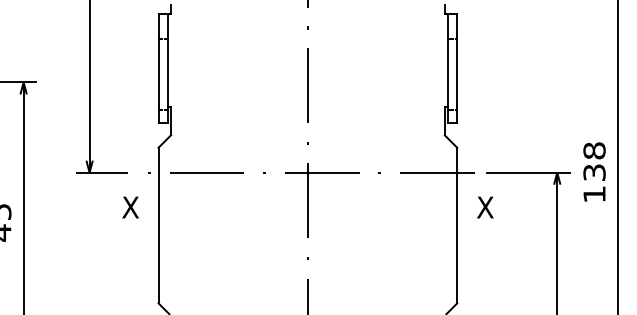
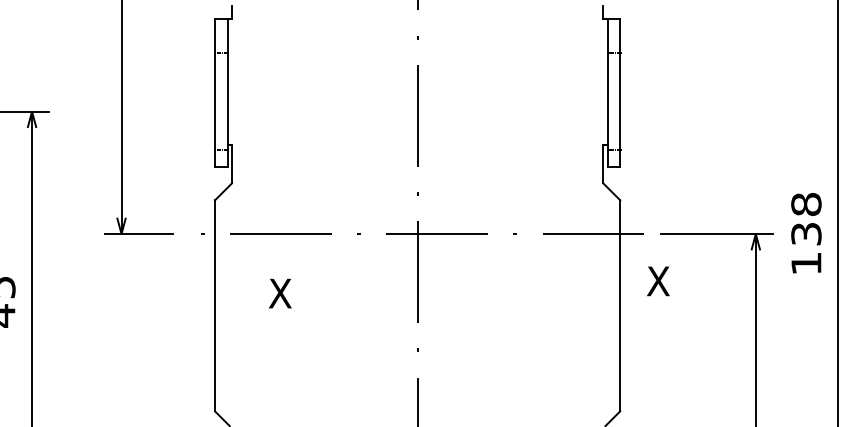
text: (130, 207) -> (280, 293), moved

